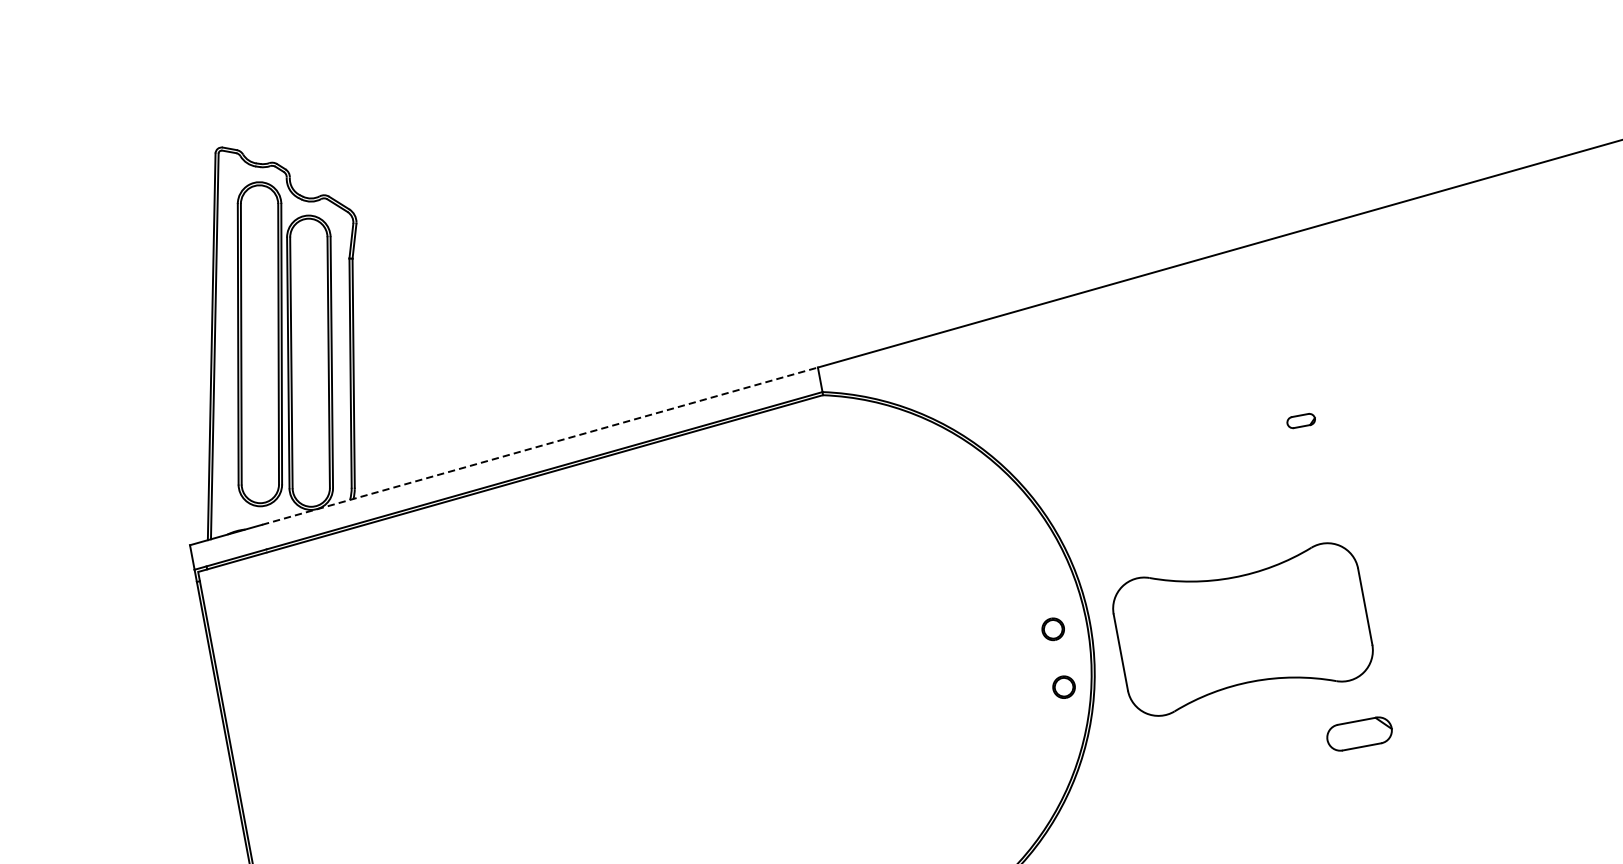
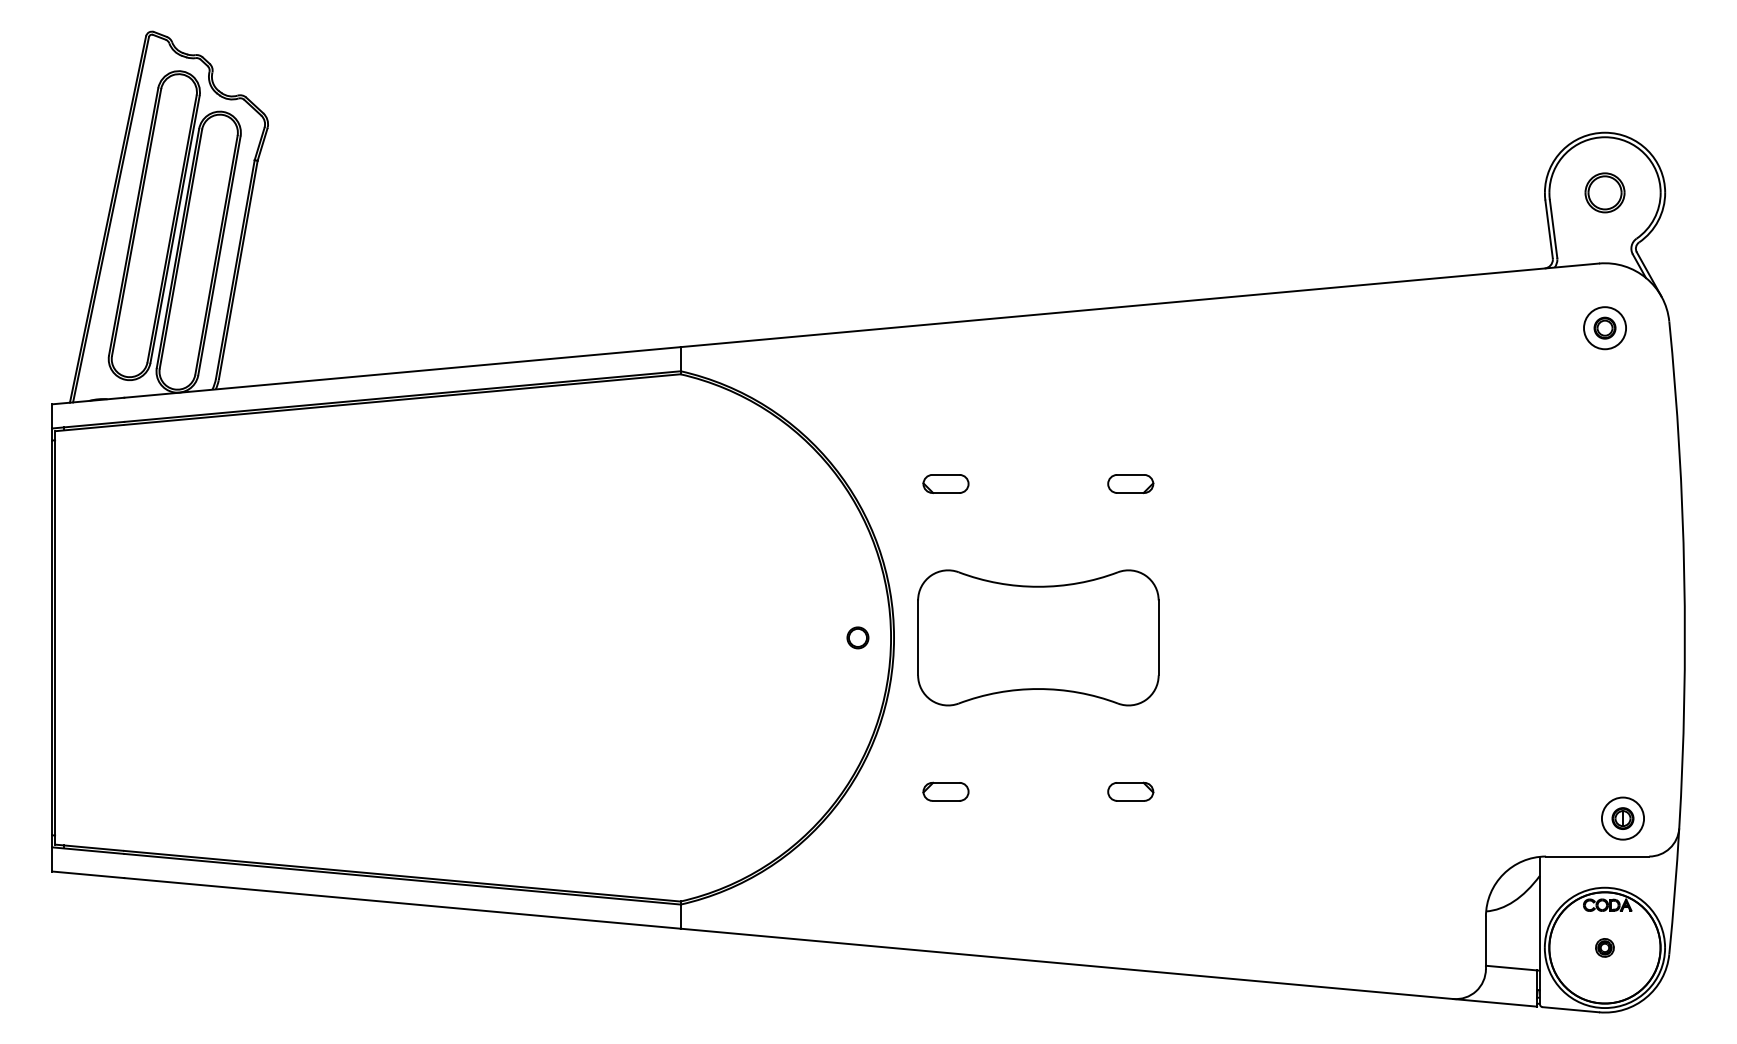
part: (1300, 420) -> (1130, 483), size x1.67
line: (541, 446) -> (403, 372), dashed -> solid
part: (1112, 455) -> (945, 483), added
part: (1243, 629) -> (1038, 637), moved
part: (1063, 686) -> (857, 694), removed
part: (1359, 733) -> (1130, 791), size x0.71
part: (1171, 768) -> (945, 791), added

